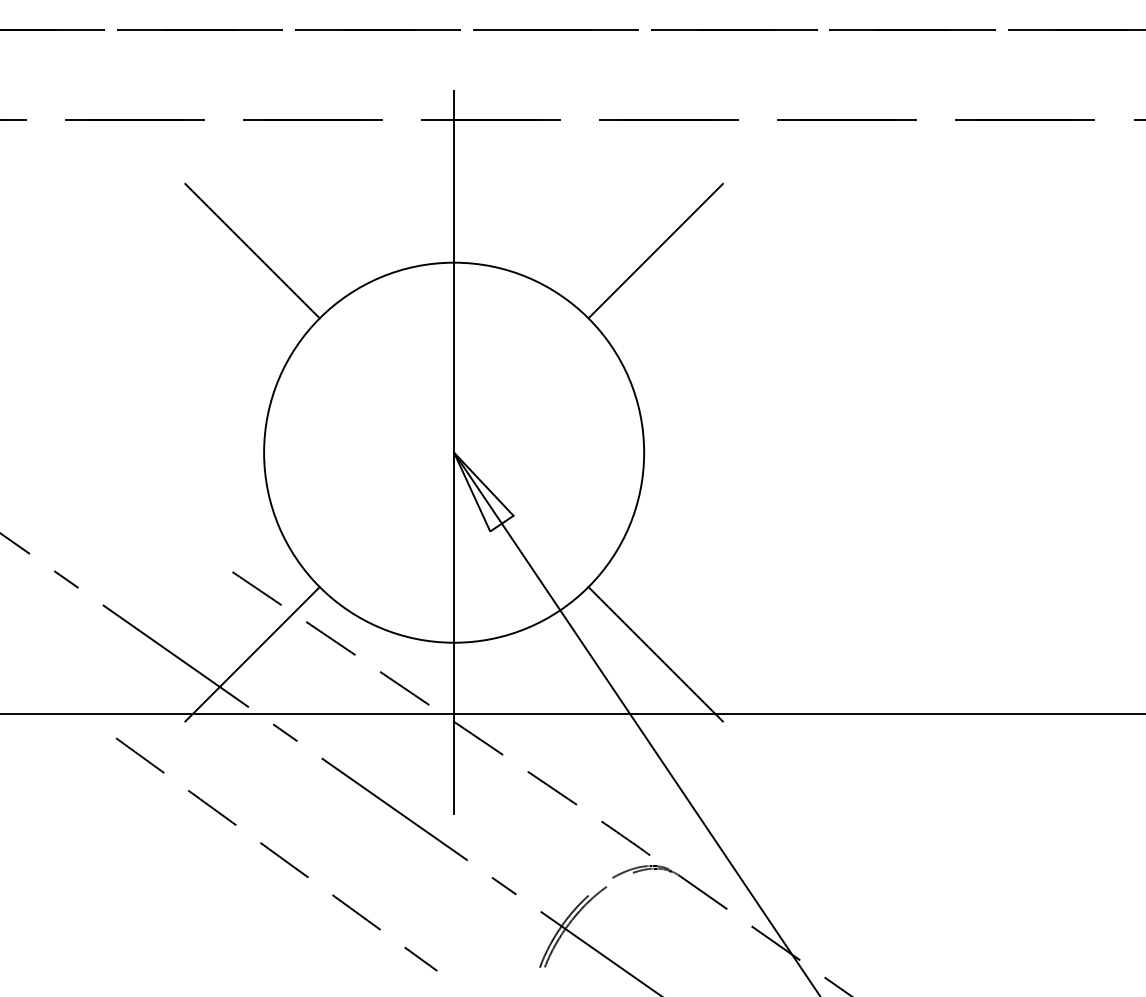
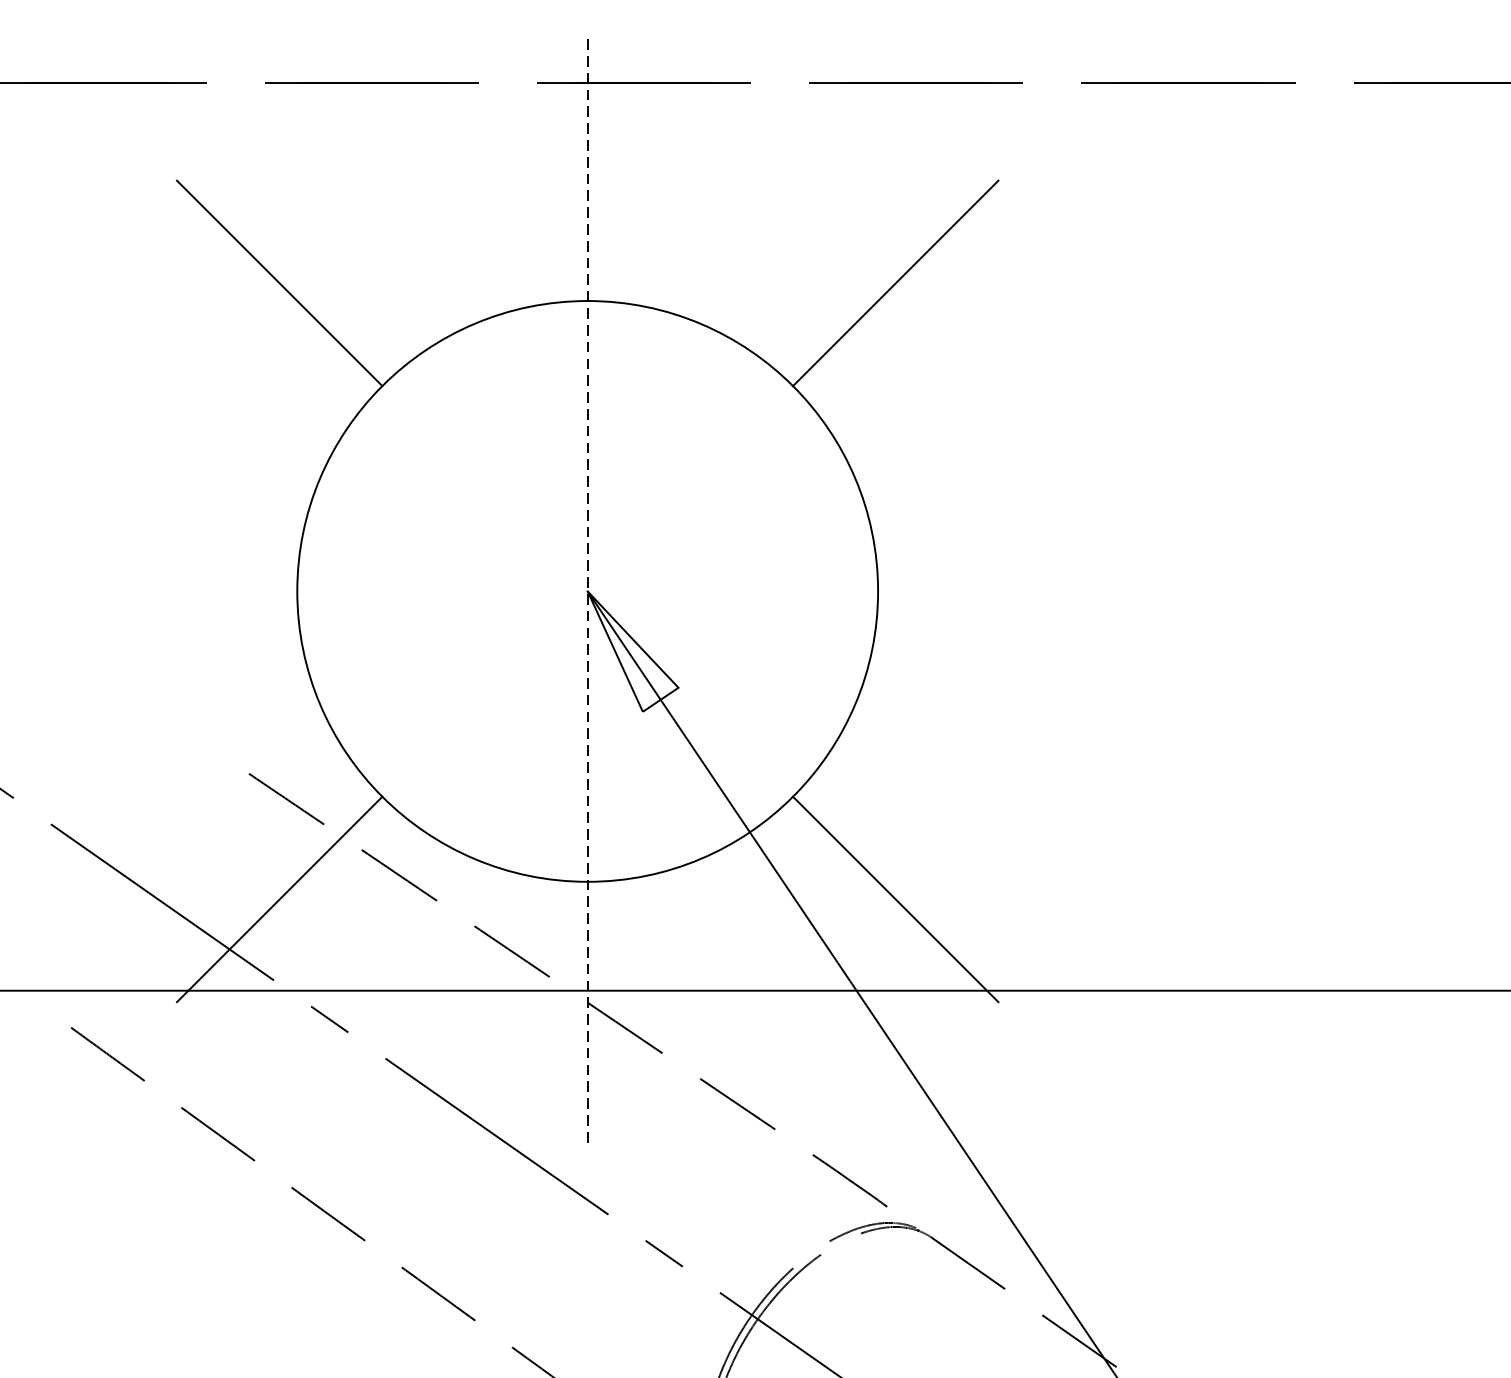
line: (454, 453) -> (588, 592), solid -> dashed

